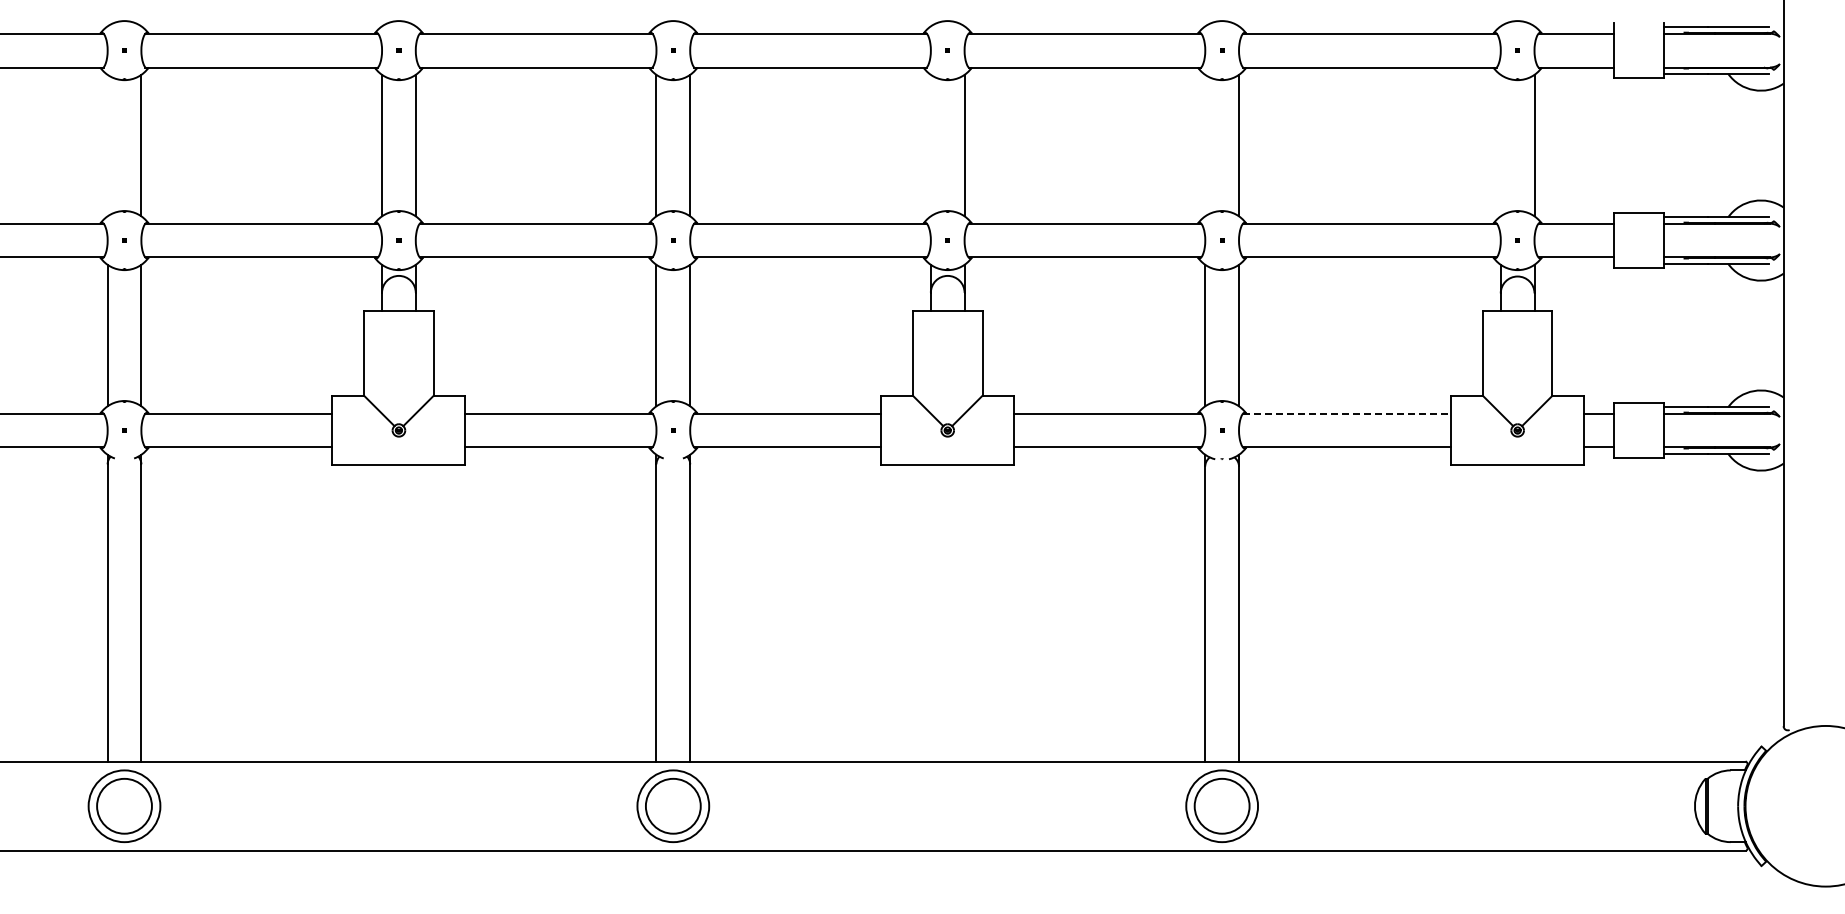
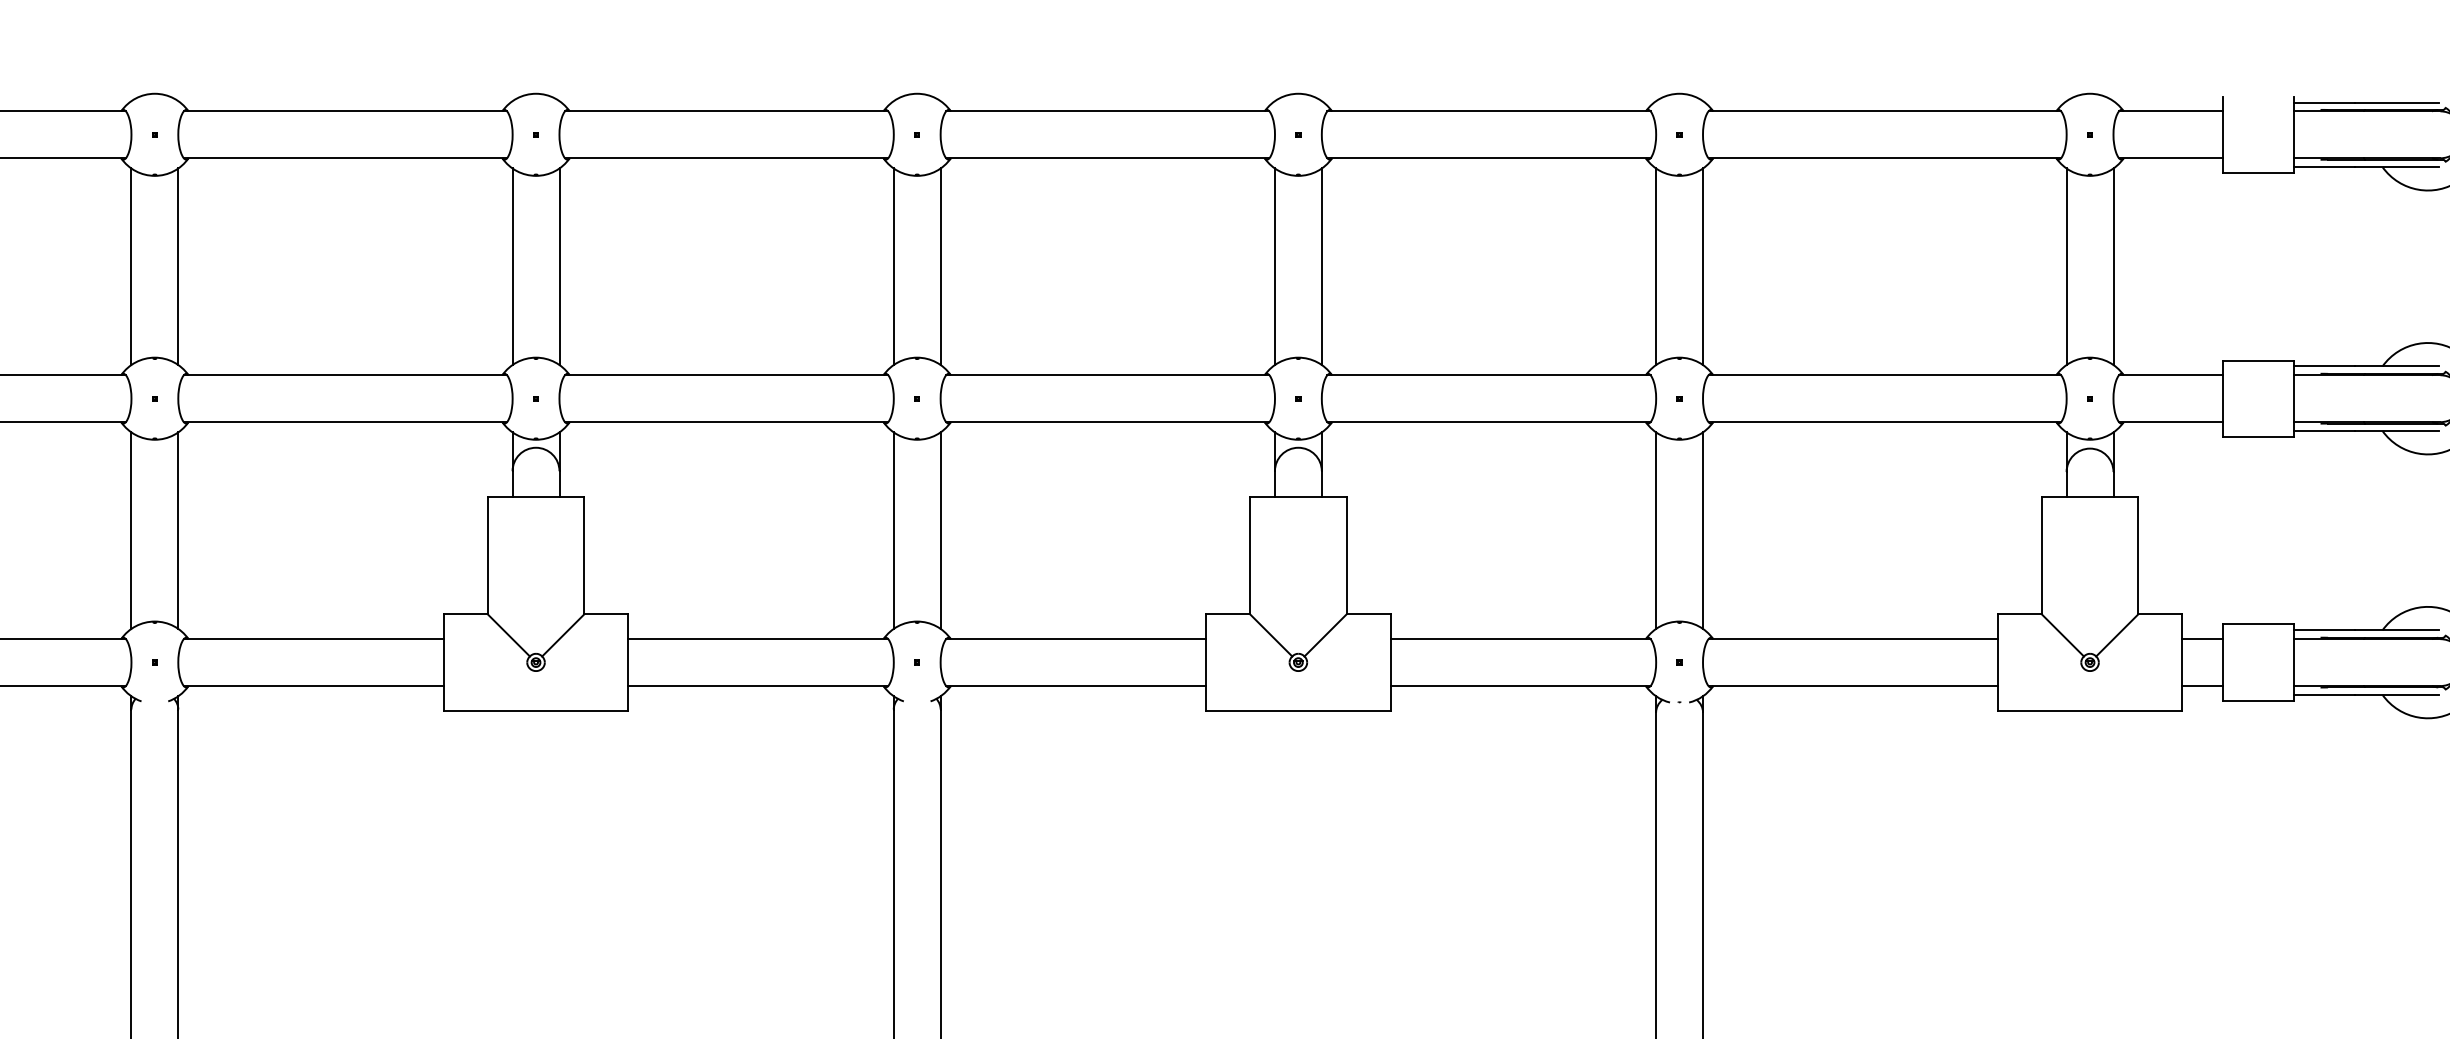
line: (107, 145) -> (131, 266), added
line: (930, 145) -> (1274, 266), added
line: (1205, 145) -> (1656, 266), added
line: (1500, 145) -> (2066, 266), added
line: (1347, 413) -> (1853, 638), dashed -> solid

